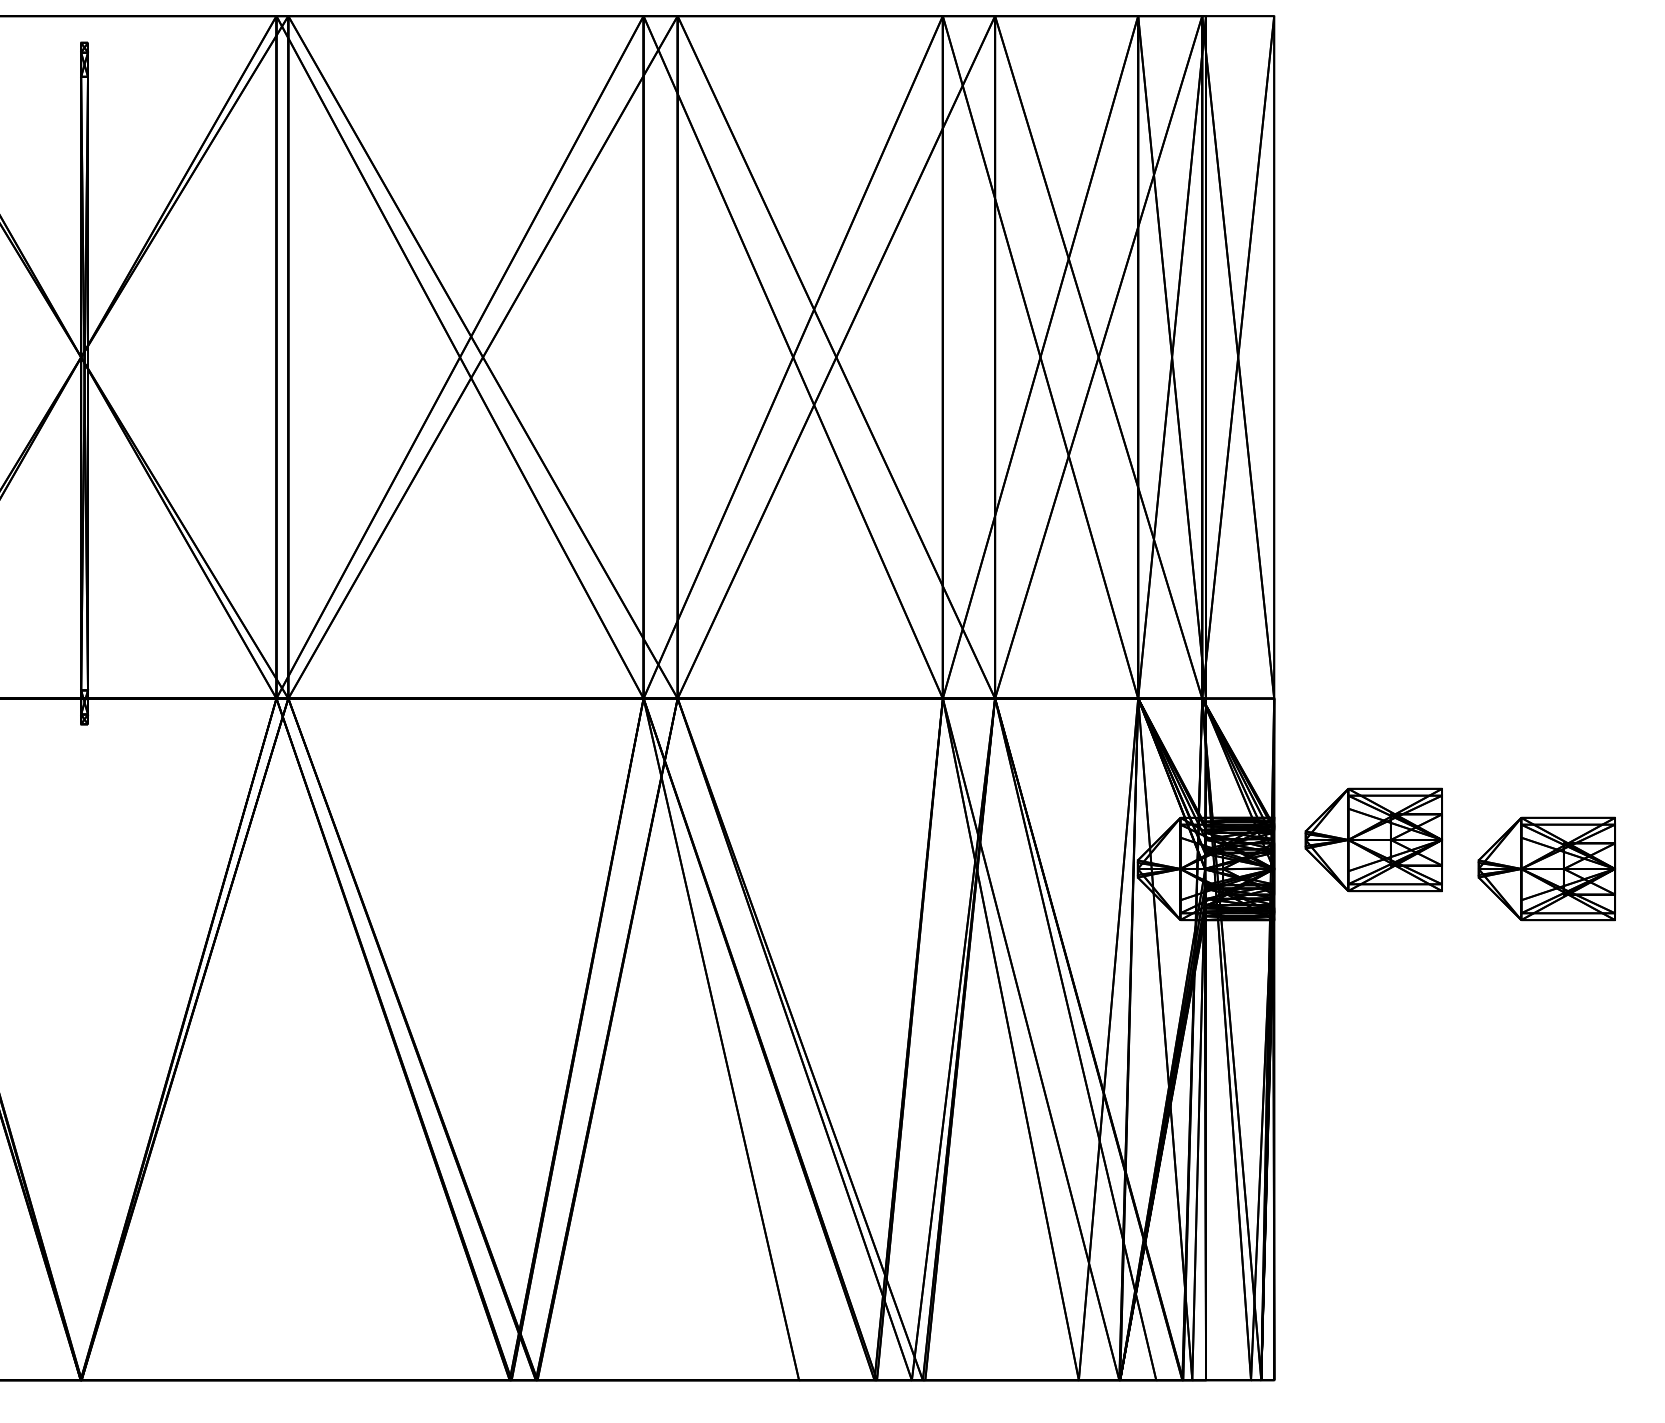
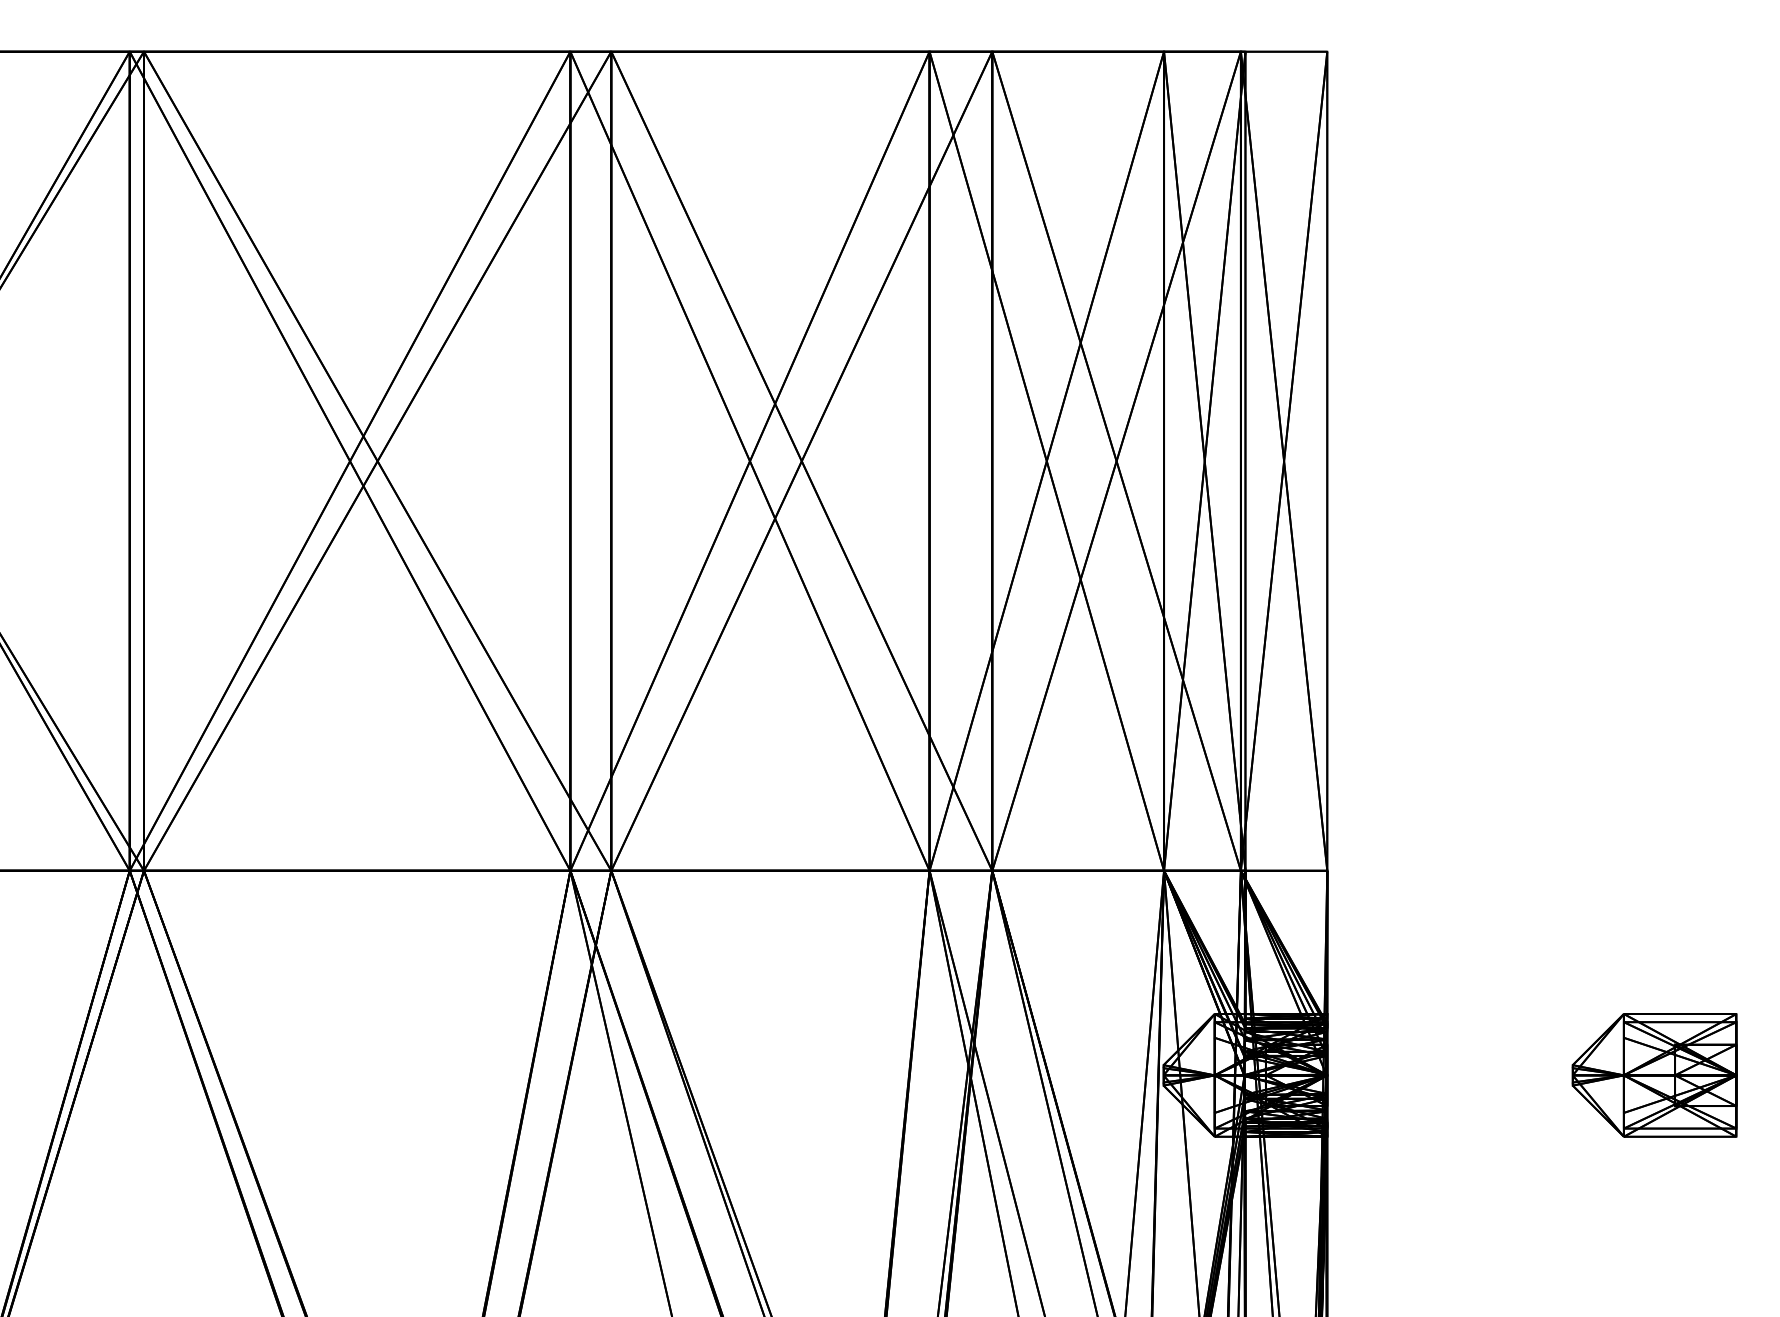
part: (1373, 839) -> (1446, 1039), removed

